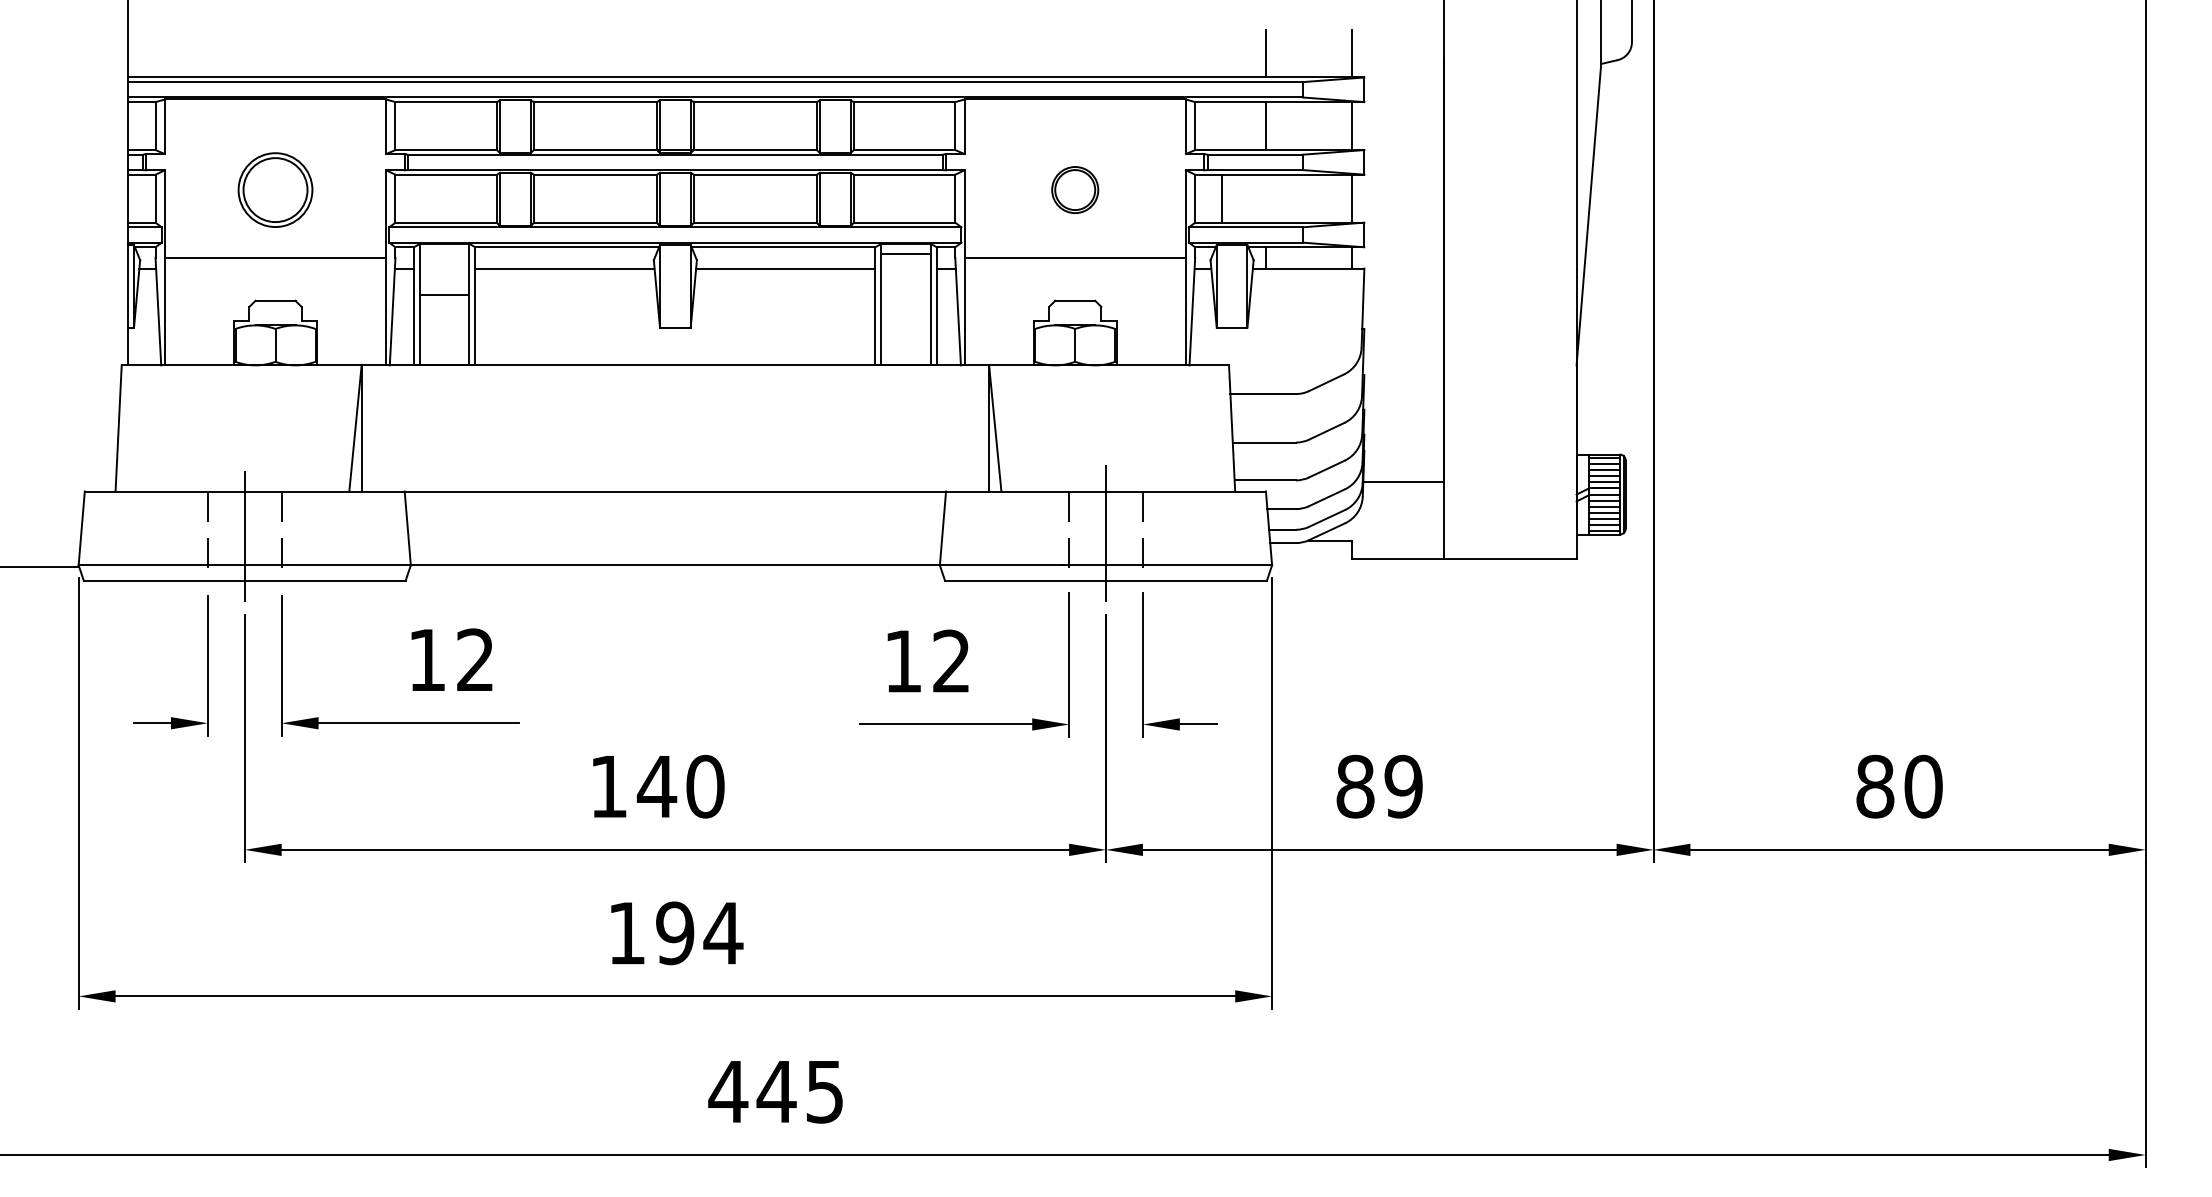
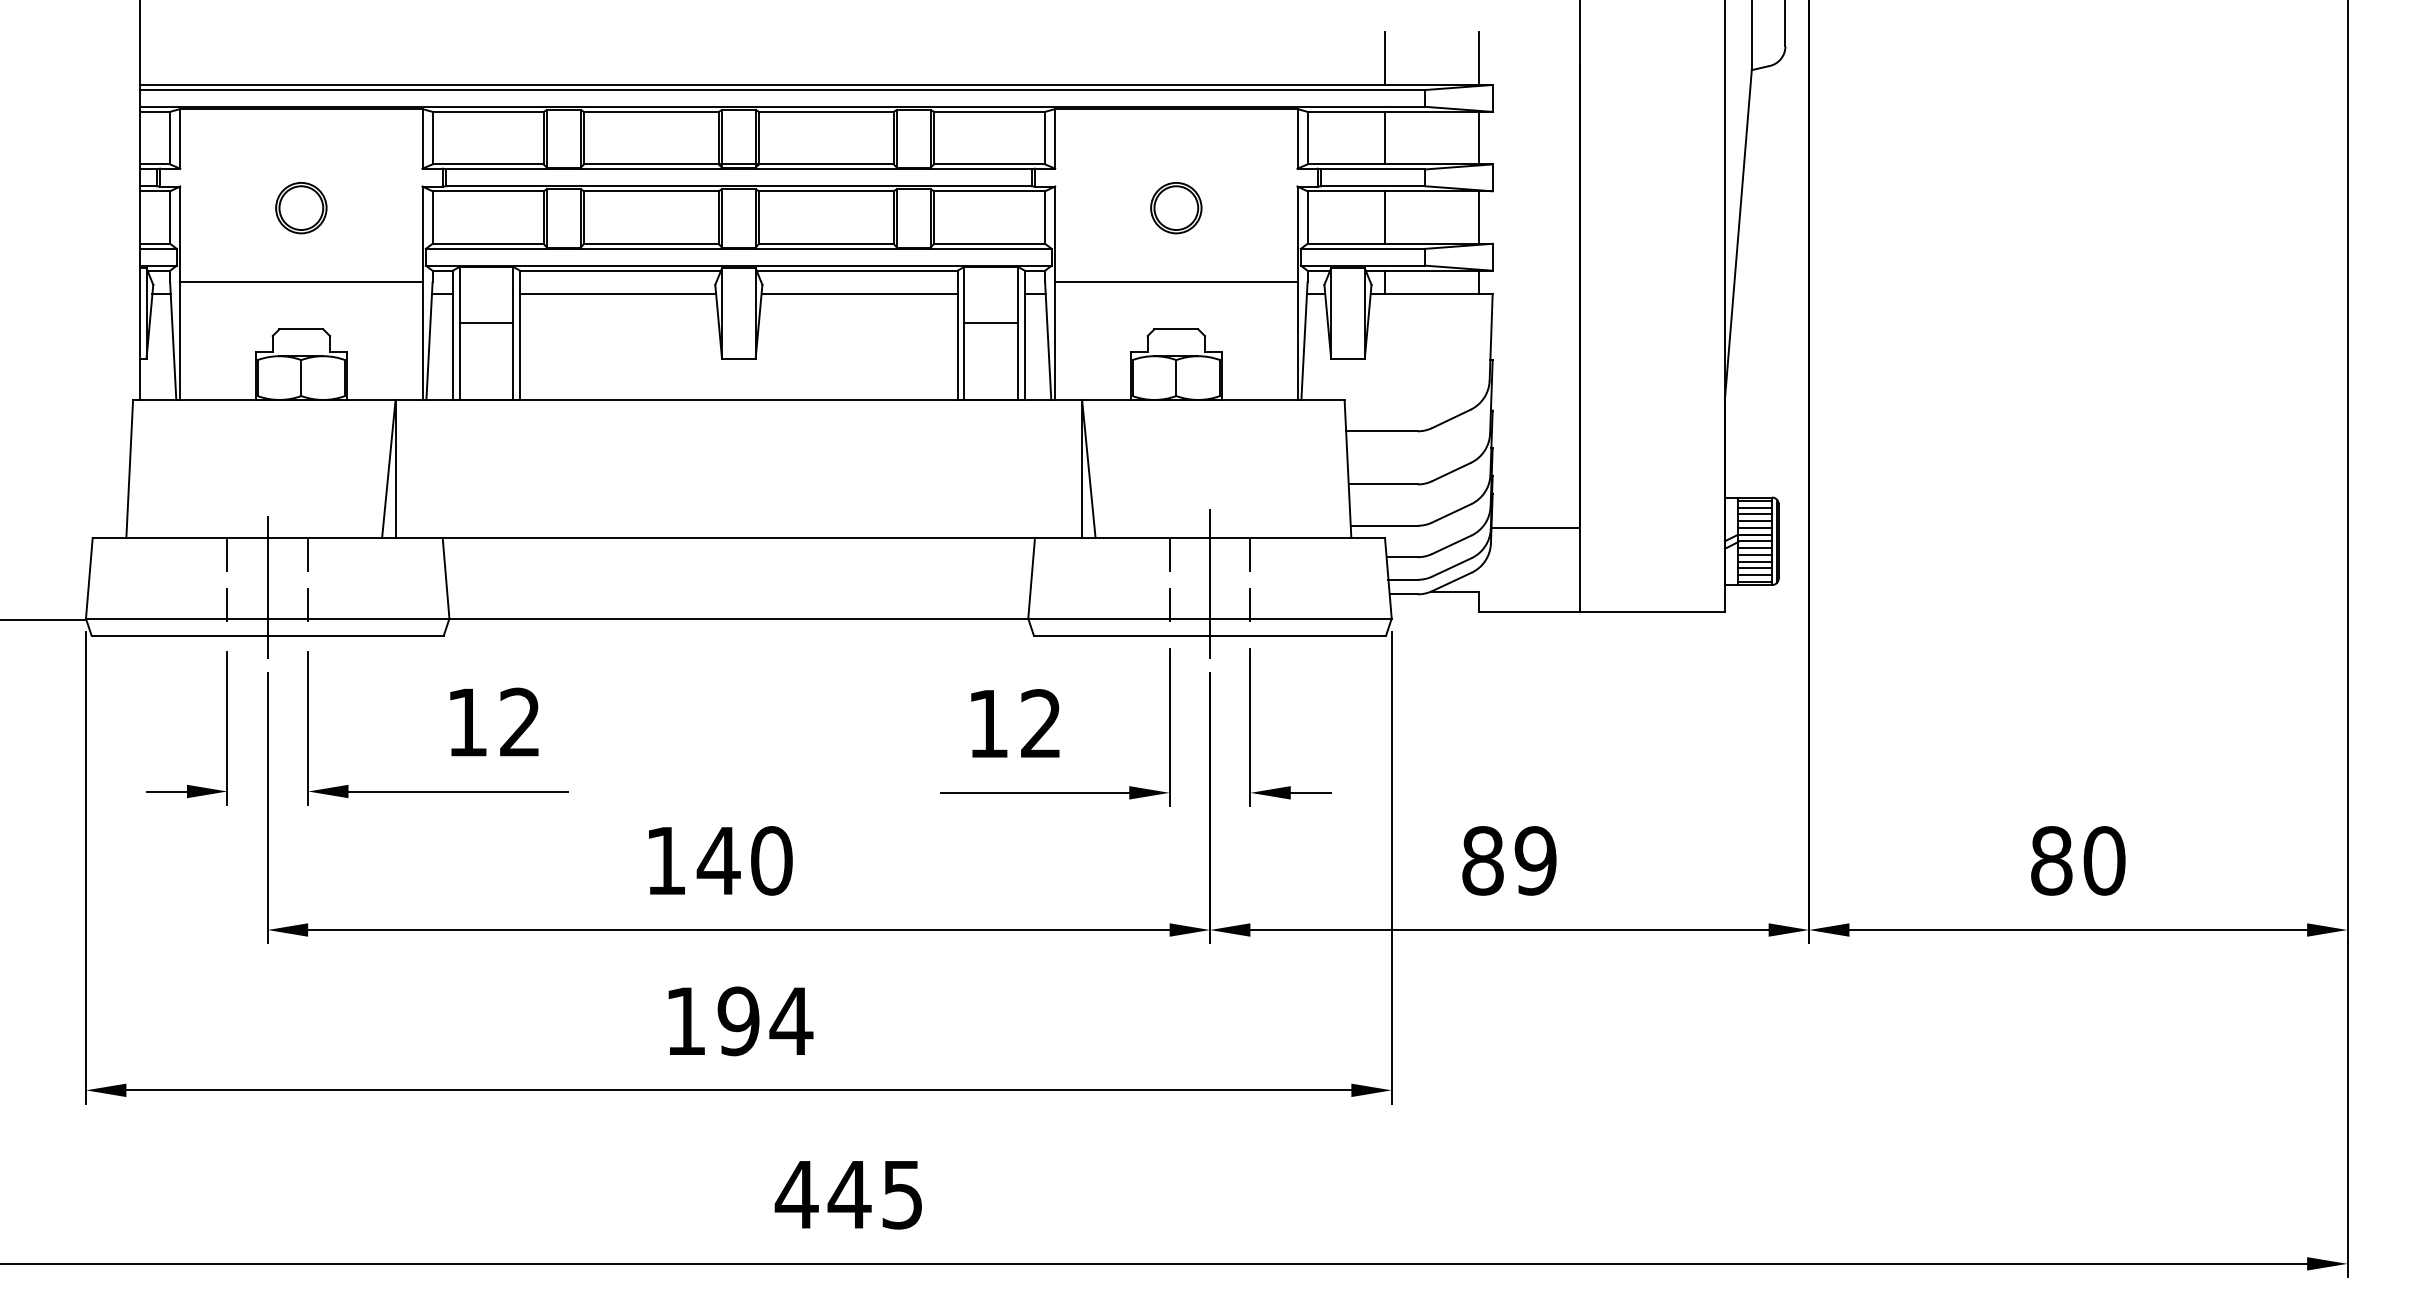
part: (275, 189) -> (301, 207), size x0.62
line: (1221, 198) -> (1384, 217), moved
line: (905, 253) -> (990, 322), moved

